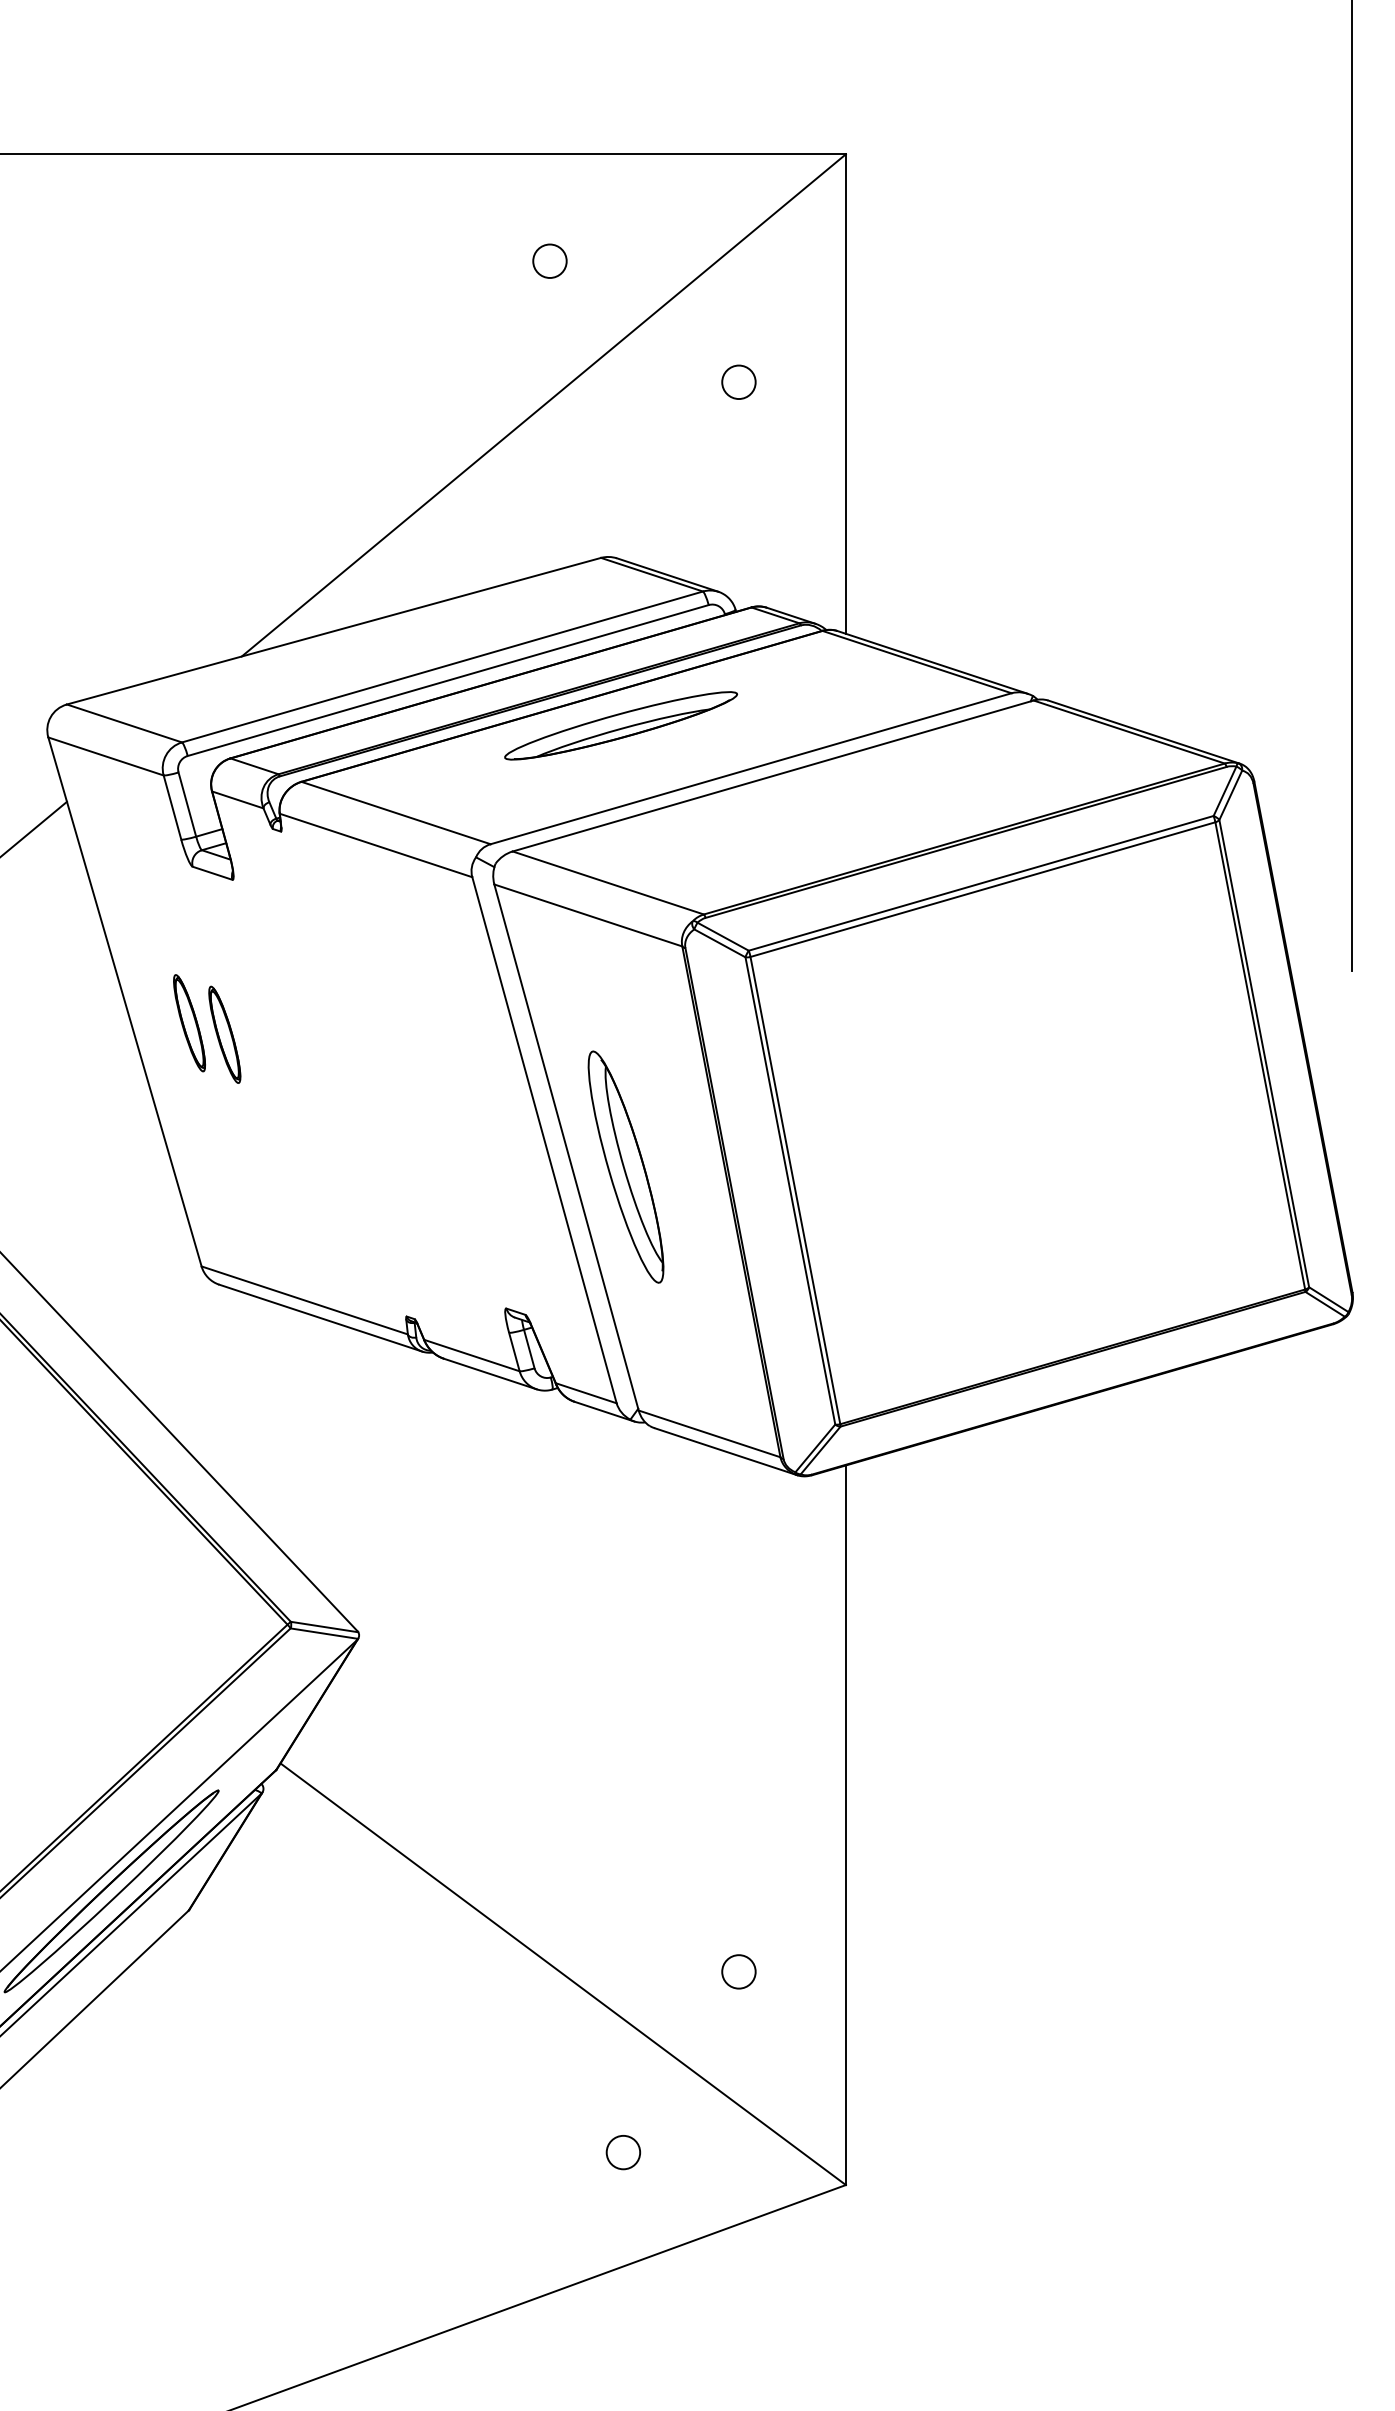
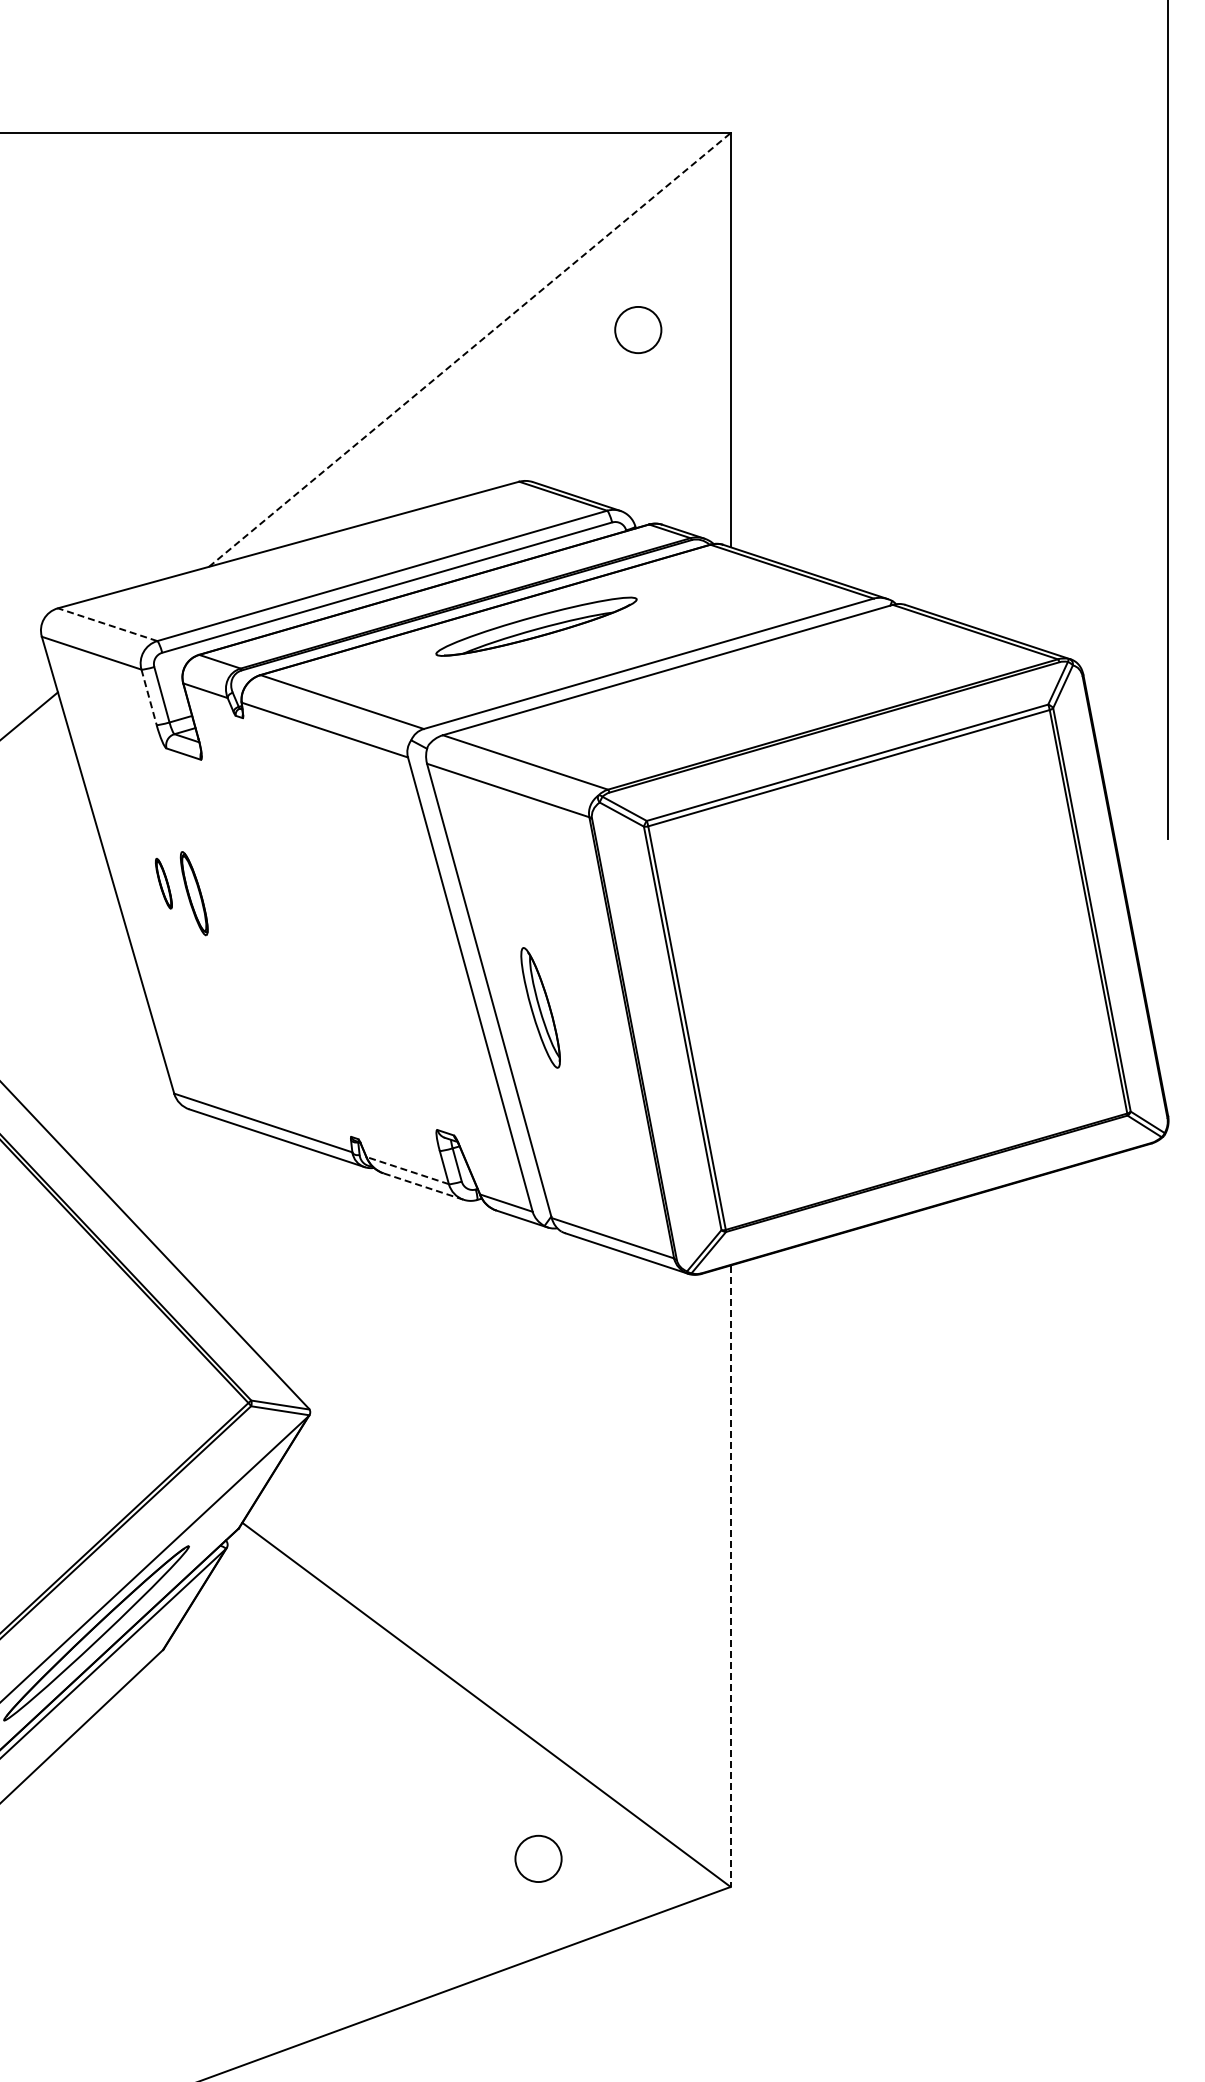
circle: (549, 261) -> (474, 225), removed
circle: (738, 381) -> (637, 329), size x1.6
line: (544, 404) -> (470, 349), solid -> dashed
line: (124, 723) -> (107, 624), solid -> dashed
line: (172, 807) -> (149, 697), solid -> dashed
part: (189, 1023) -> (163, 883), size x0.6
part: (625, 1166) -> (540, 1007), size x0.6
line: (471, 1355) -> (407, 1170), solid -> dashed
line: (490, 1373) -> (423, 1186), solid -> dashed
line: (845, 1825) -> (730, 1576), solid -> dashed
circle: (739, 1971) -> (638, 1702), removed
circle: (623, 2152) -> (538, 1858), size x1.6

